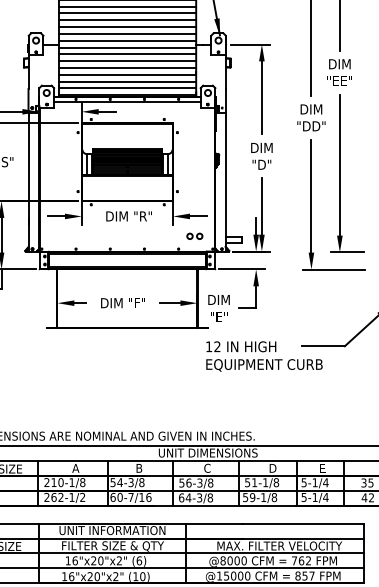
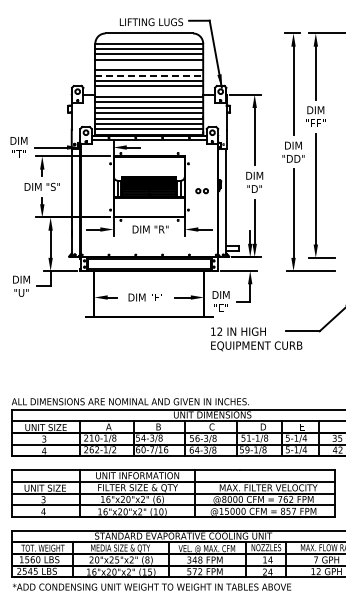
line: (127, 7) -> (149, 65), removed
line: (127, 19) -> (149, 75), solid -> dashed
line: (127, 40) -> (149, 91), removed
part: (194, 236) -> (201, 191), moved

